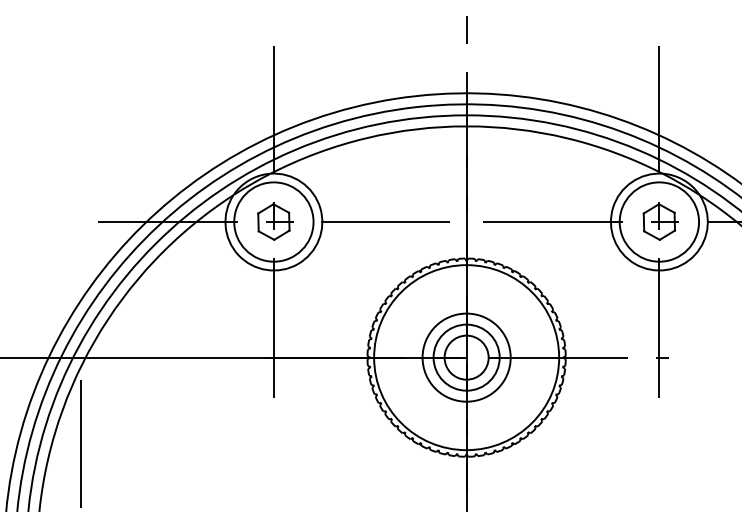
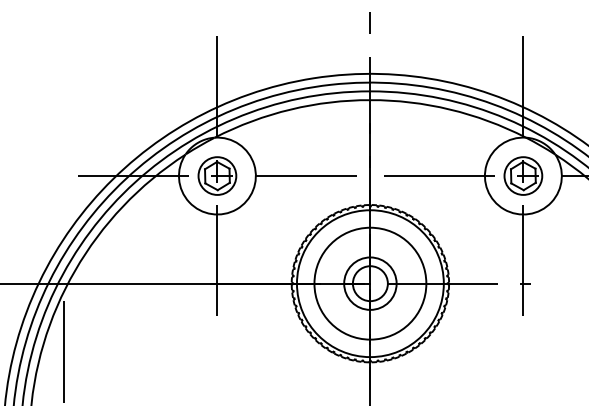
circle: (272, 221) -> (216, 175), size x0.6
circle: (658, 221) -> (522, 175), size x0.6
circle: (466, 357) -> (370, 283), size x1.6

